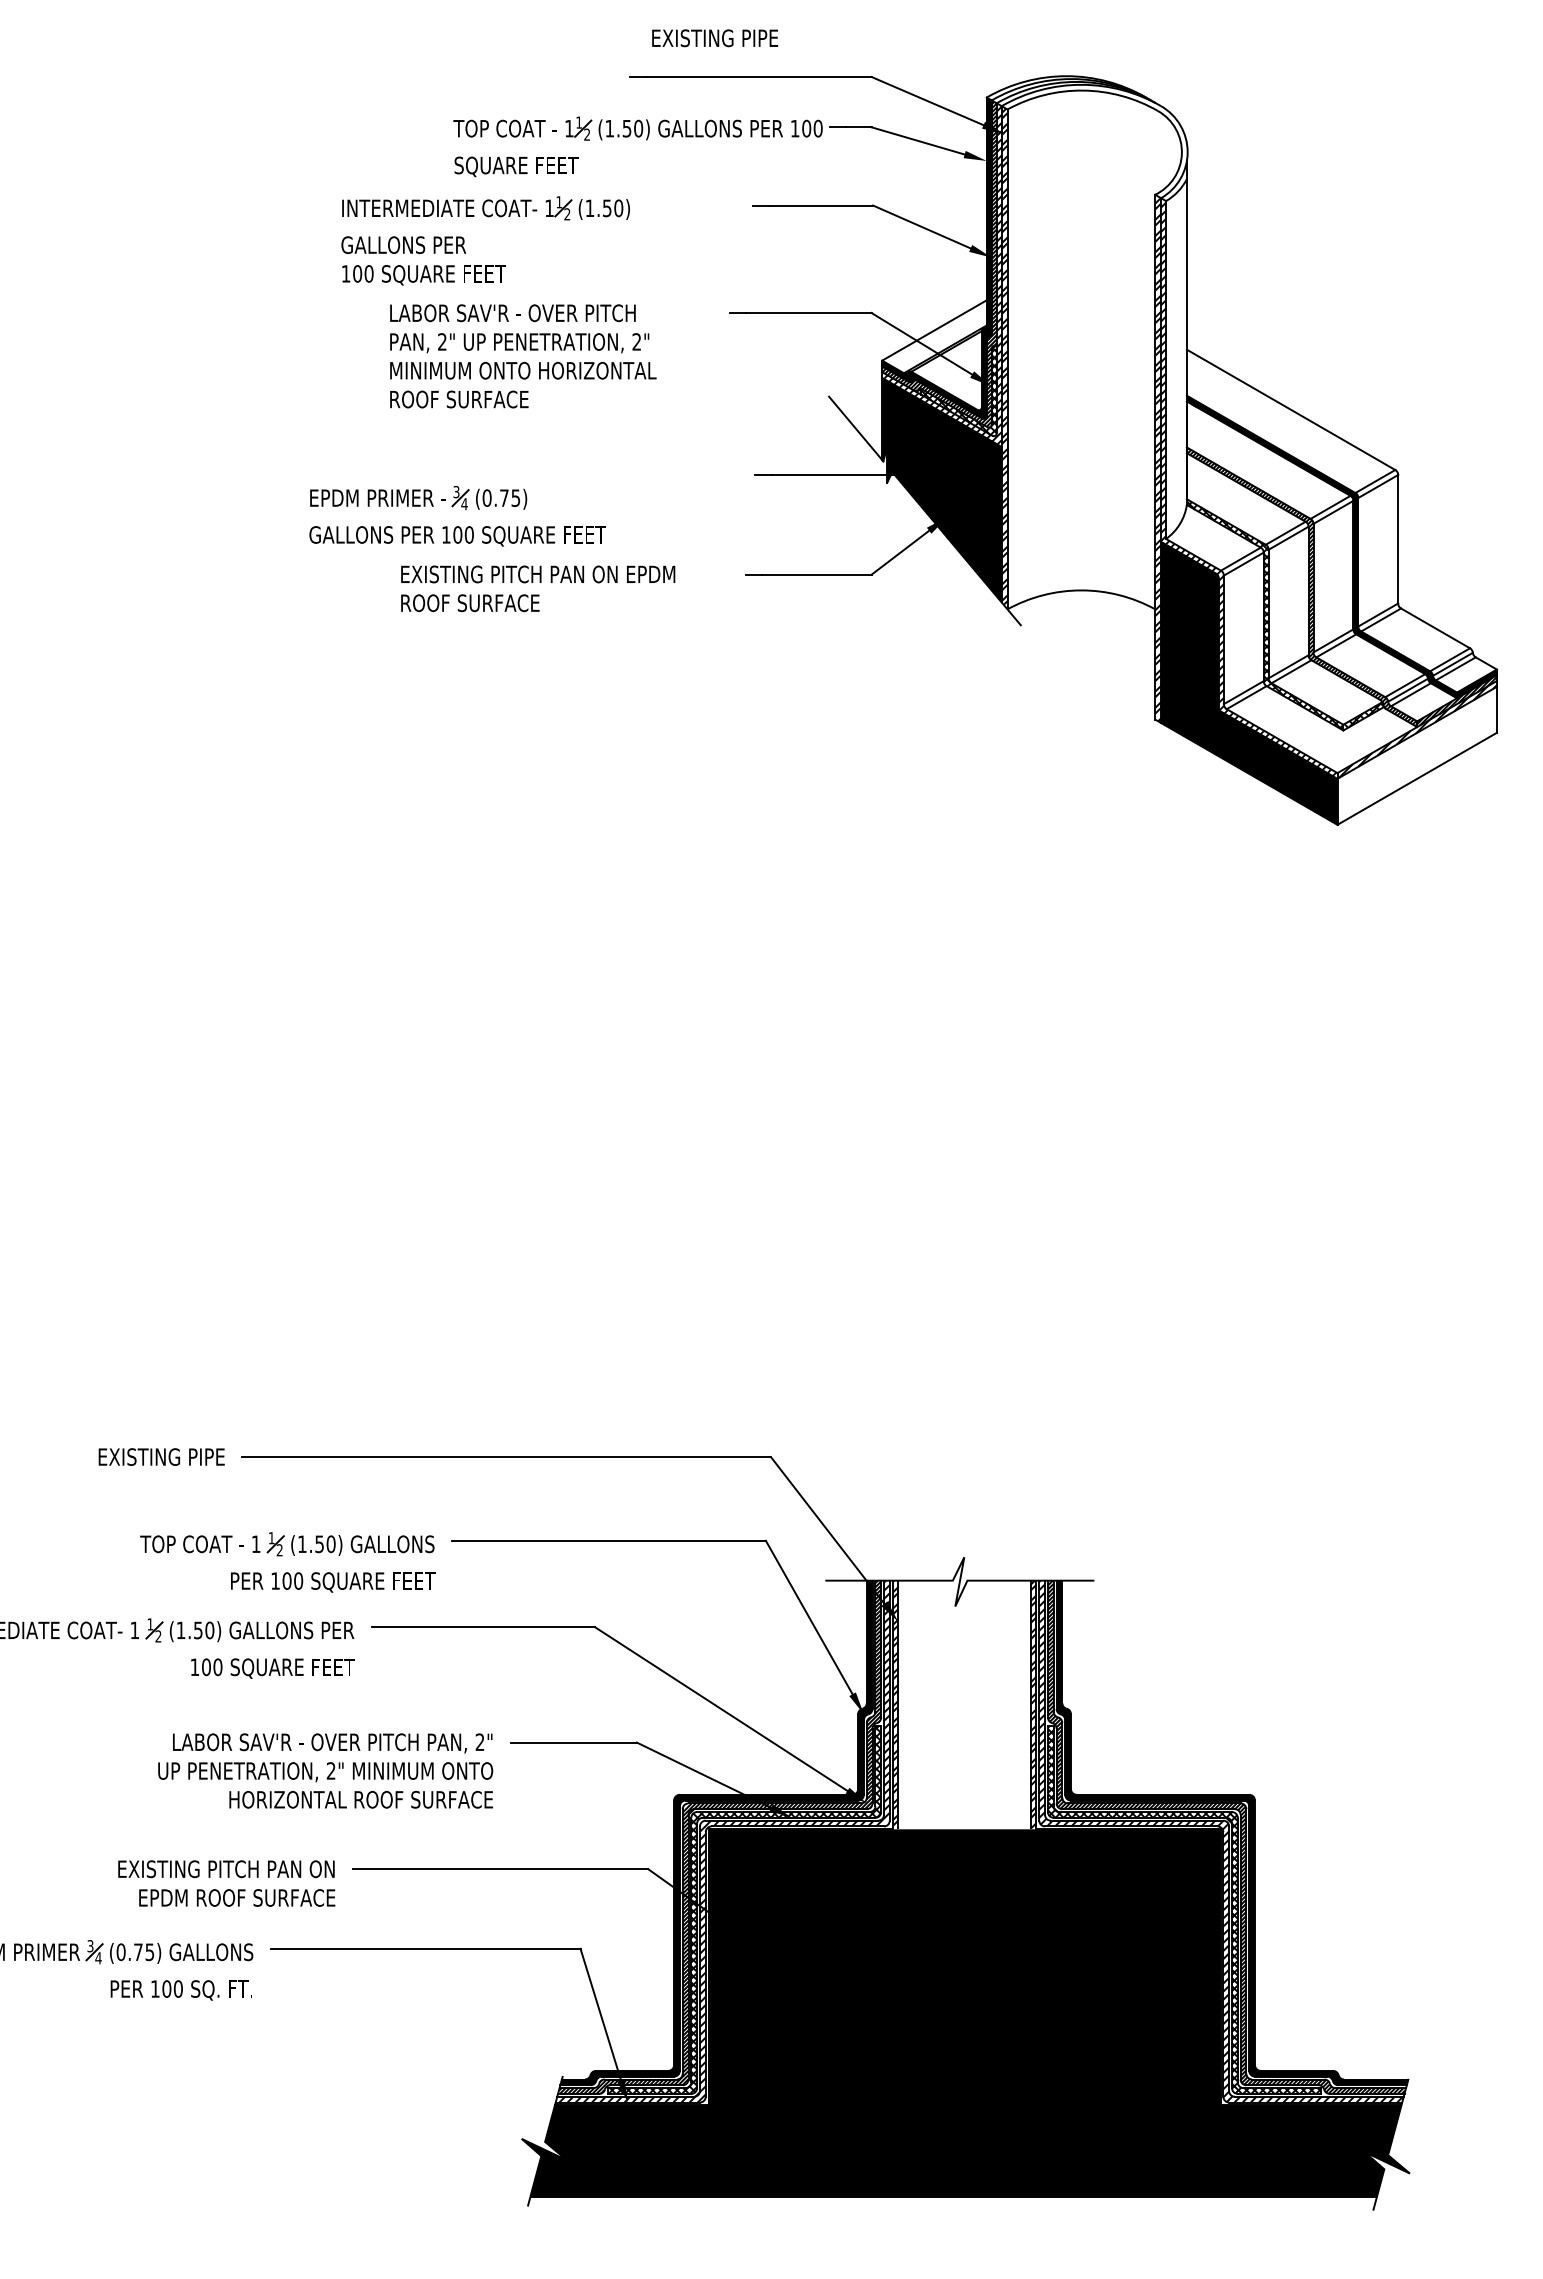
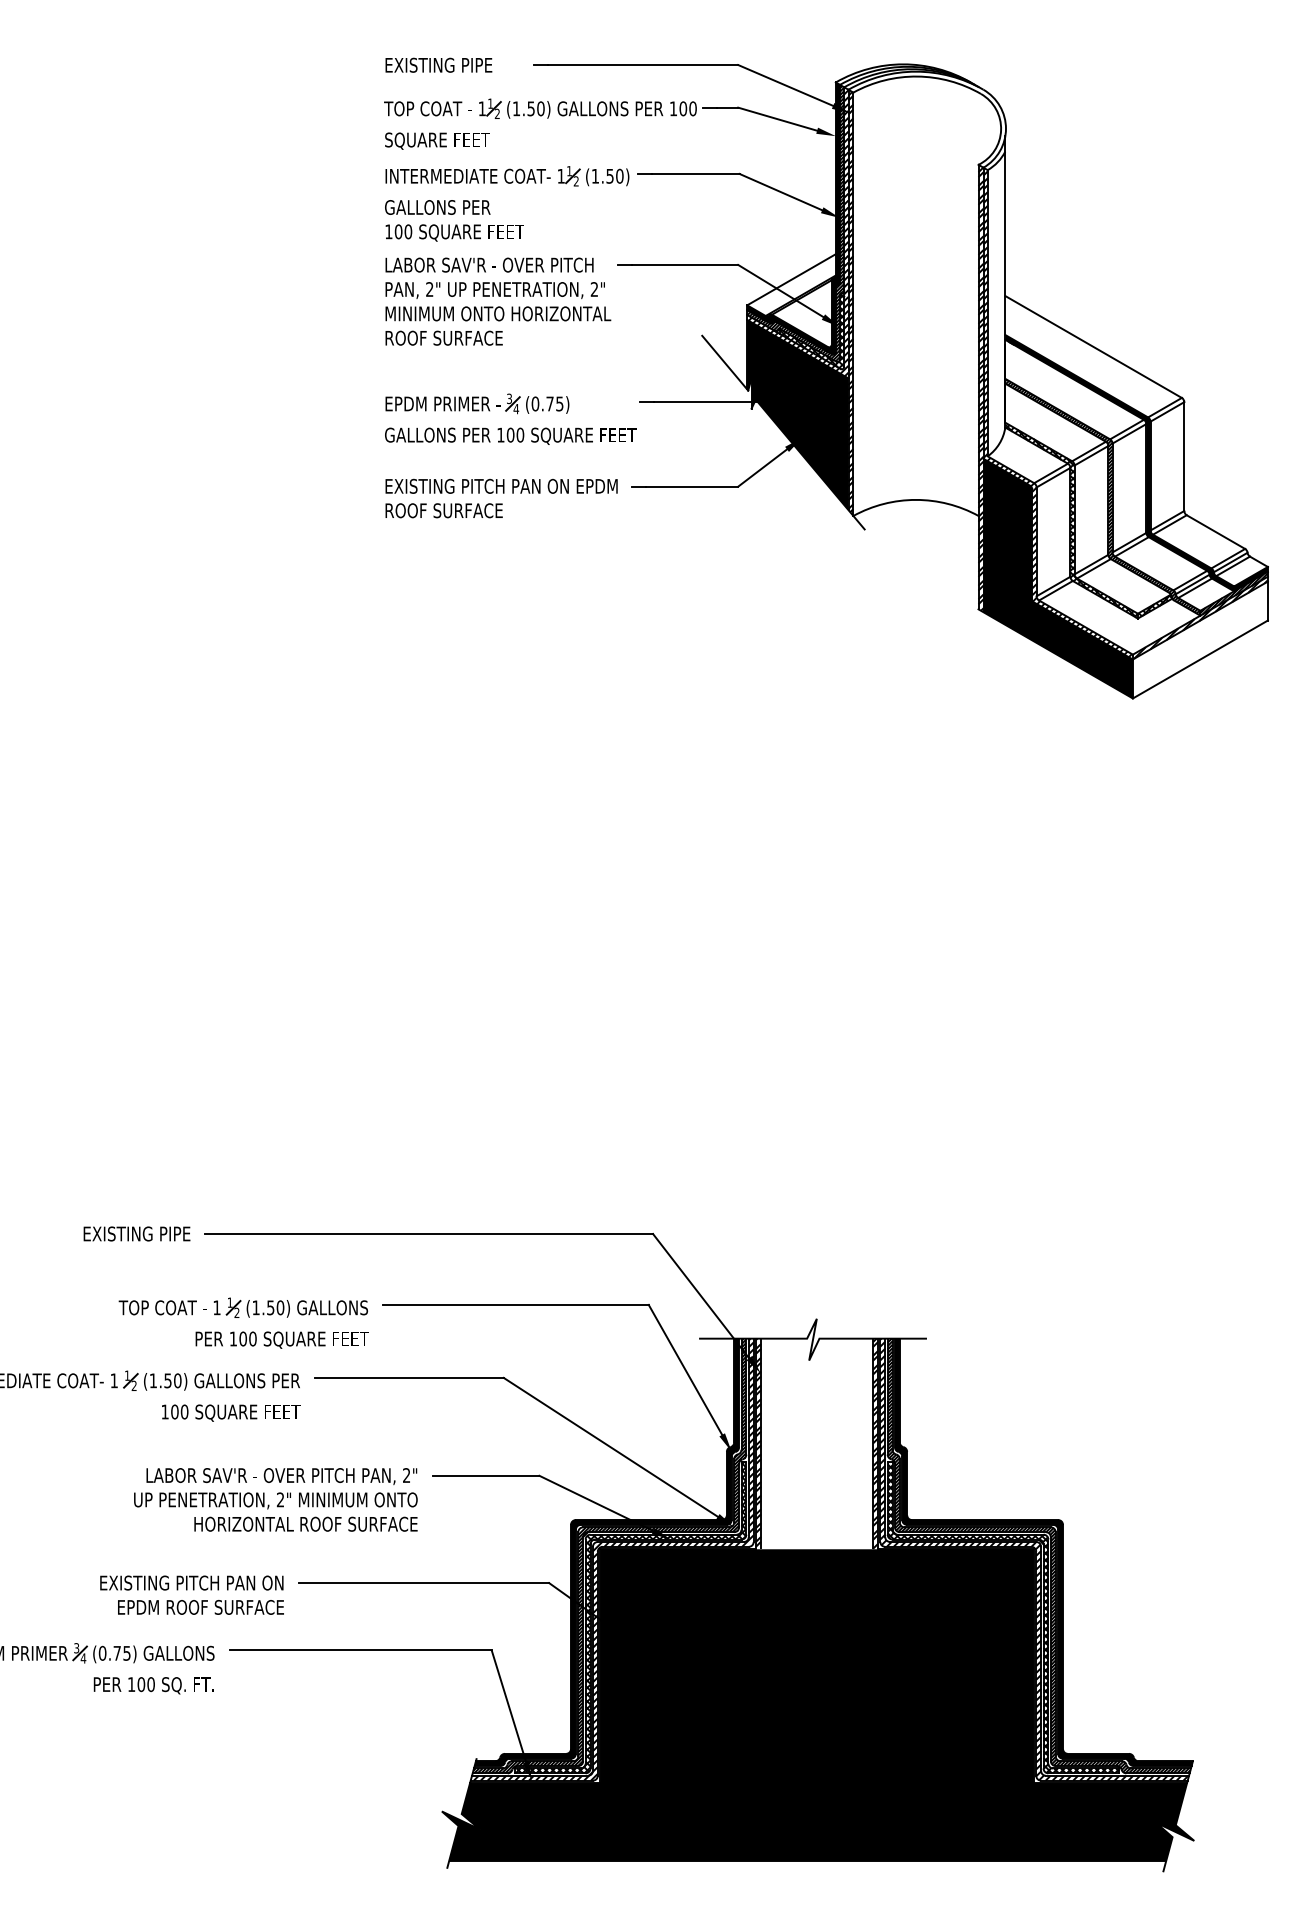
text: (715, 38) -> (439, 65), moved
part: (464, 240) -> (489, 203), moved
text: (523, 356) -> (498, 301), moved
part: (461, 507) -> (513, 411), moved
text: (538, 588) -> (501, 498), moved

